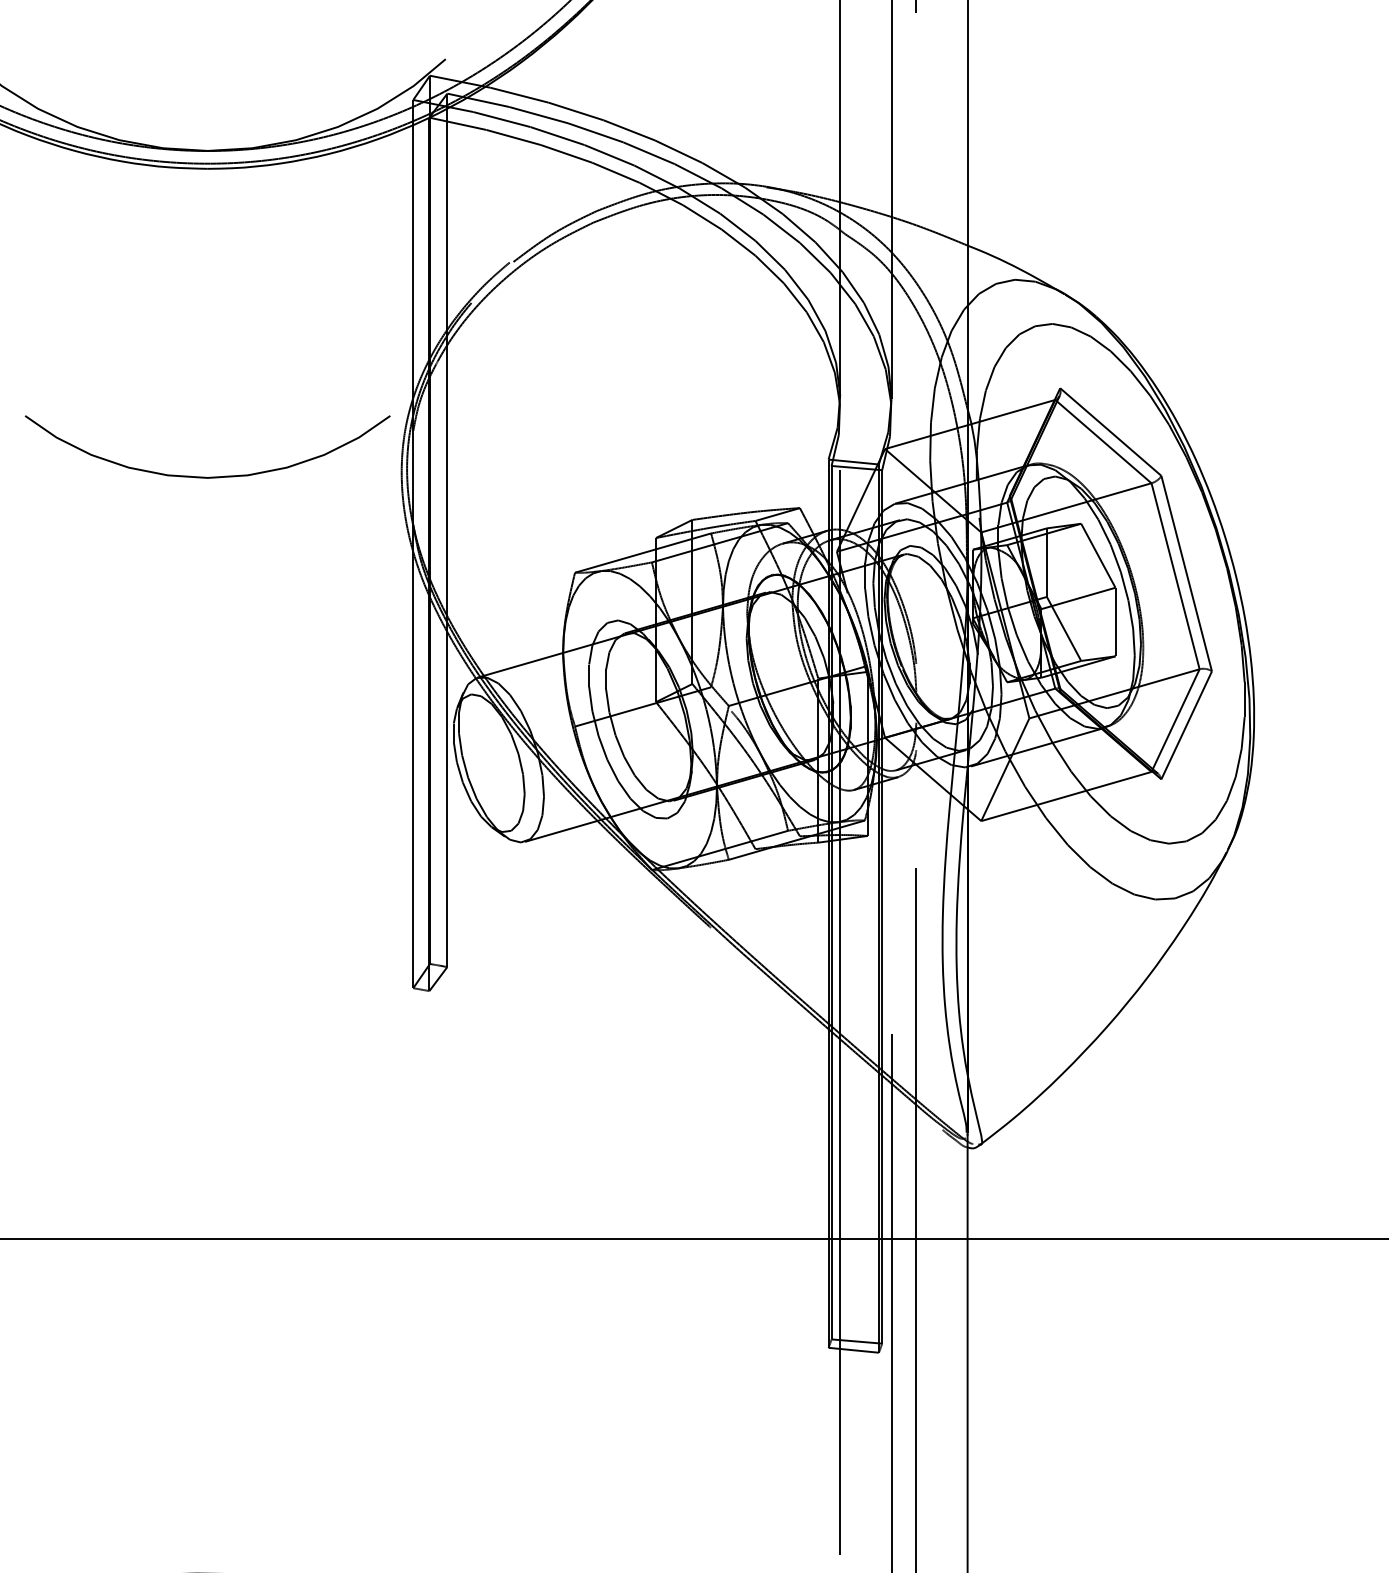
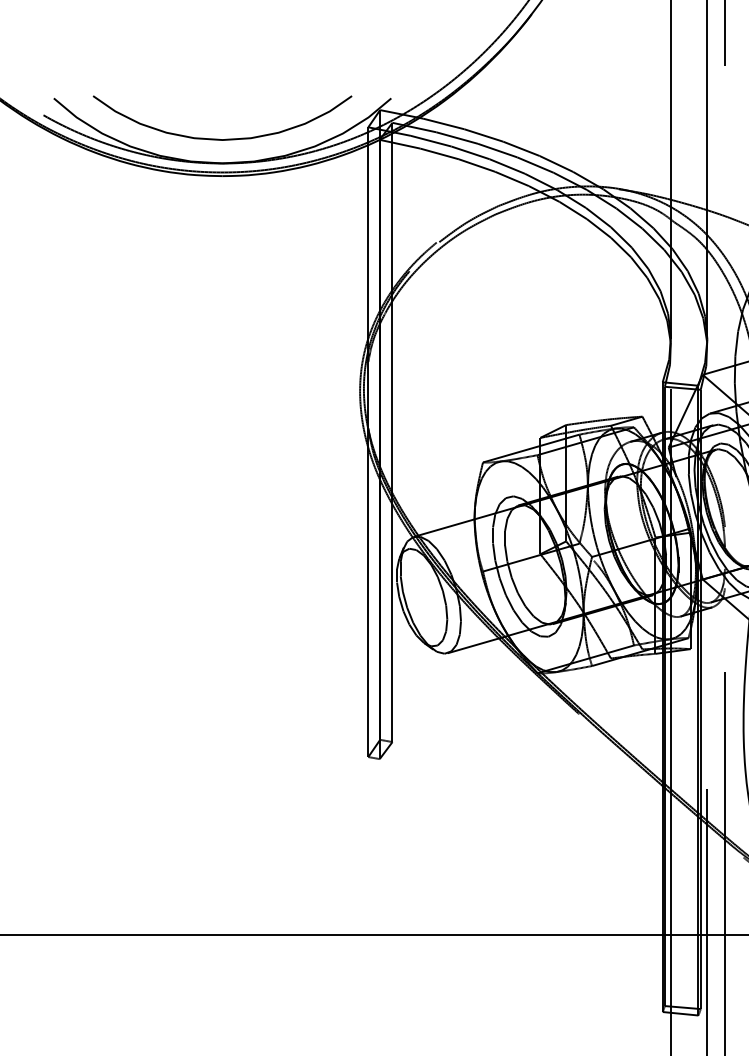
curve: (205, 476) -> (220, 139), moved

